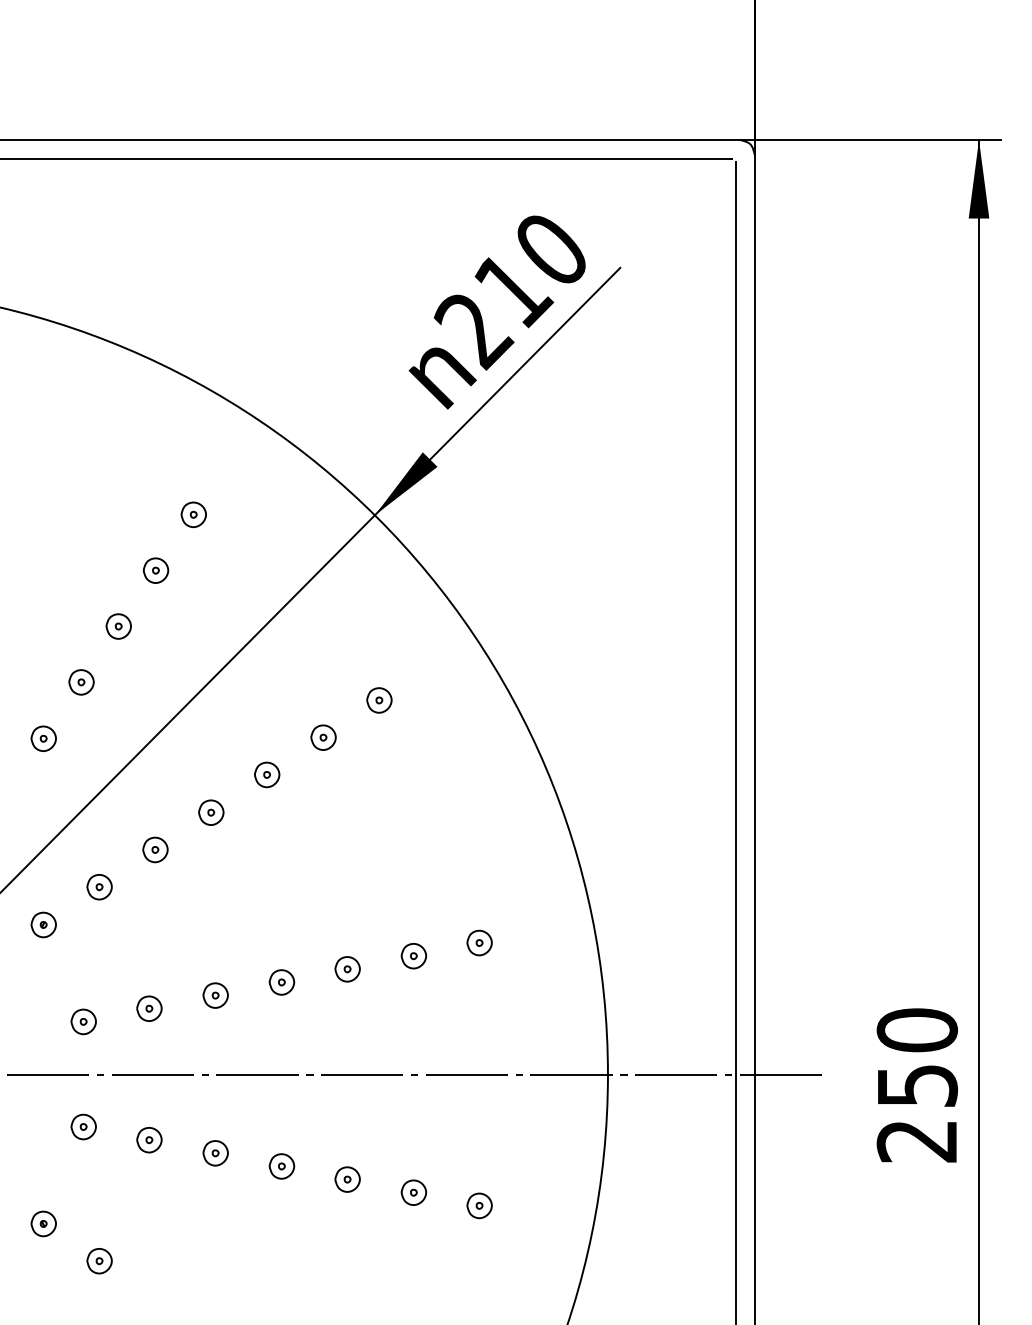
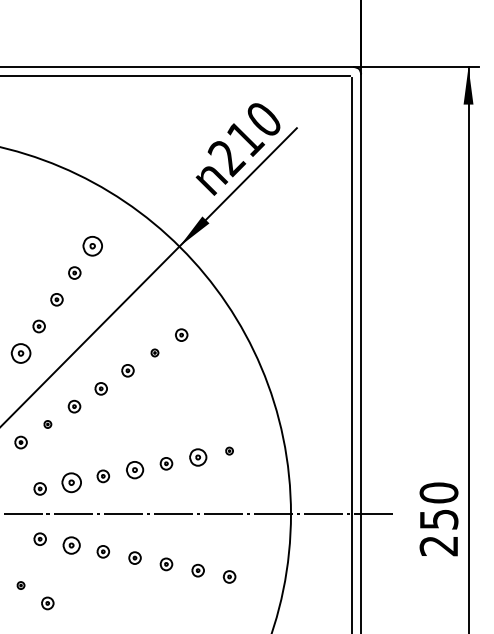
part: (193, 515) -> (92, 246), size x1.6
part: (322, 736) -> (154, 352), size x0.6
part: (42, 738) -> (20, 353), size x1.6
part: (99, 887) -> (47, 424), size x0.6
part: (479, 941) -> (229, 450), size x0.6
part: (412, 956) -> (197, 457), size x1.4
part: (280, 981) -> (134, 469), size x1.4
part: (149, 1008) -> (71, 482), size x1.6
part: (149, 1140) -> (71, 545), size x1.4
part: (42, 1223) -> (20, 585), size x0.6

